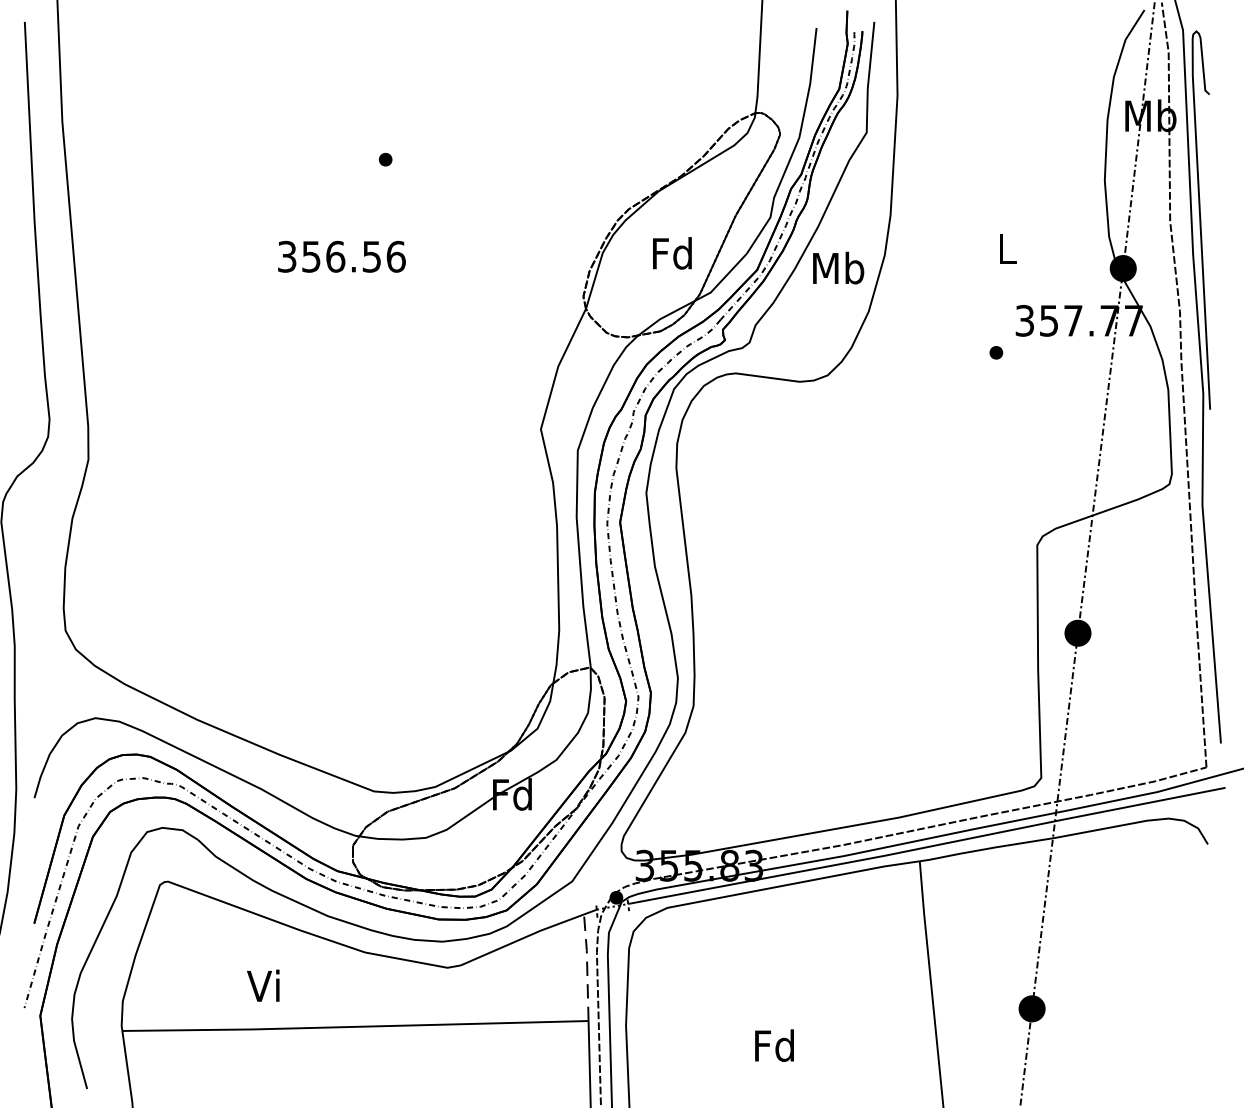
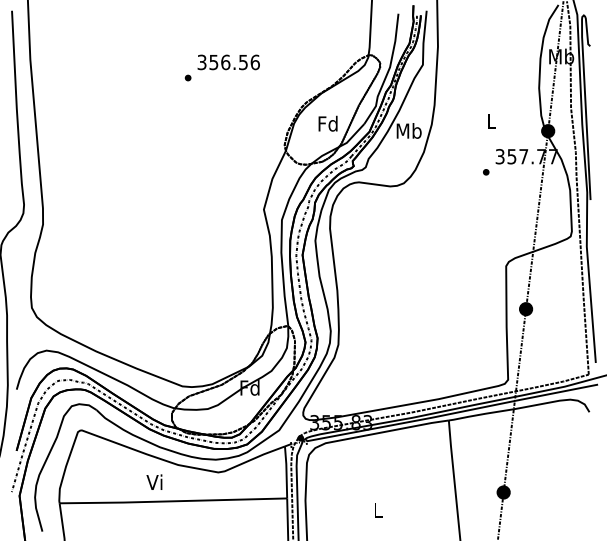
text: (341, 256) -> (228, 62), moved
line: (587, 965) -> (286, 471), dashed -> solid
text: (263, 984) -> (154, 481), moved
text: (773, 1045) -> (377, 510), Fd -> L

